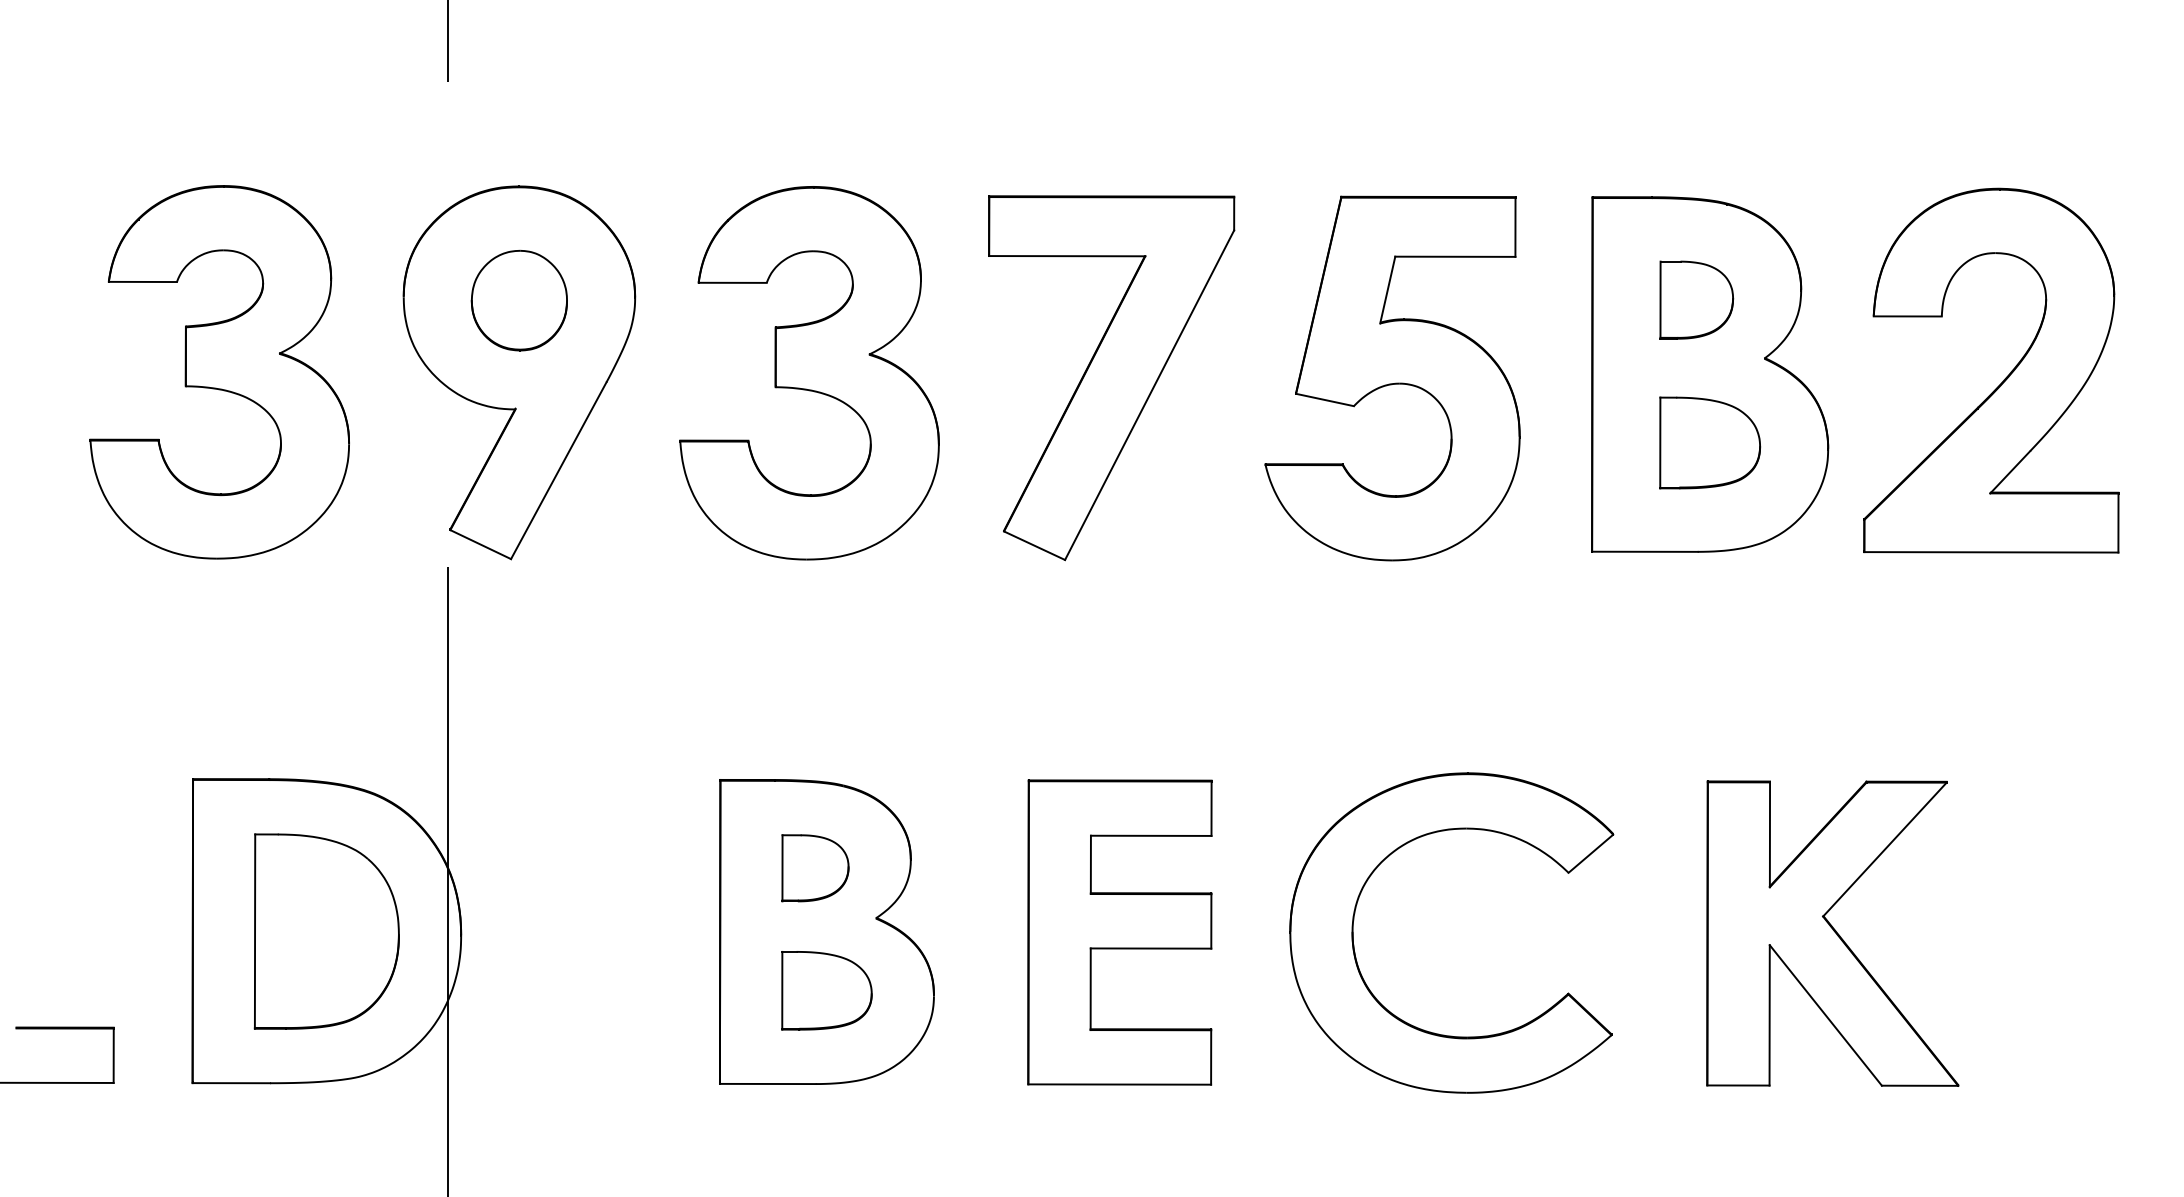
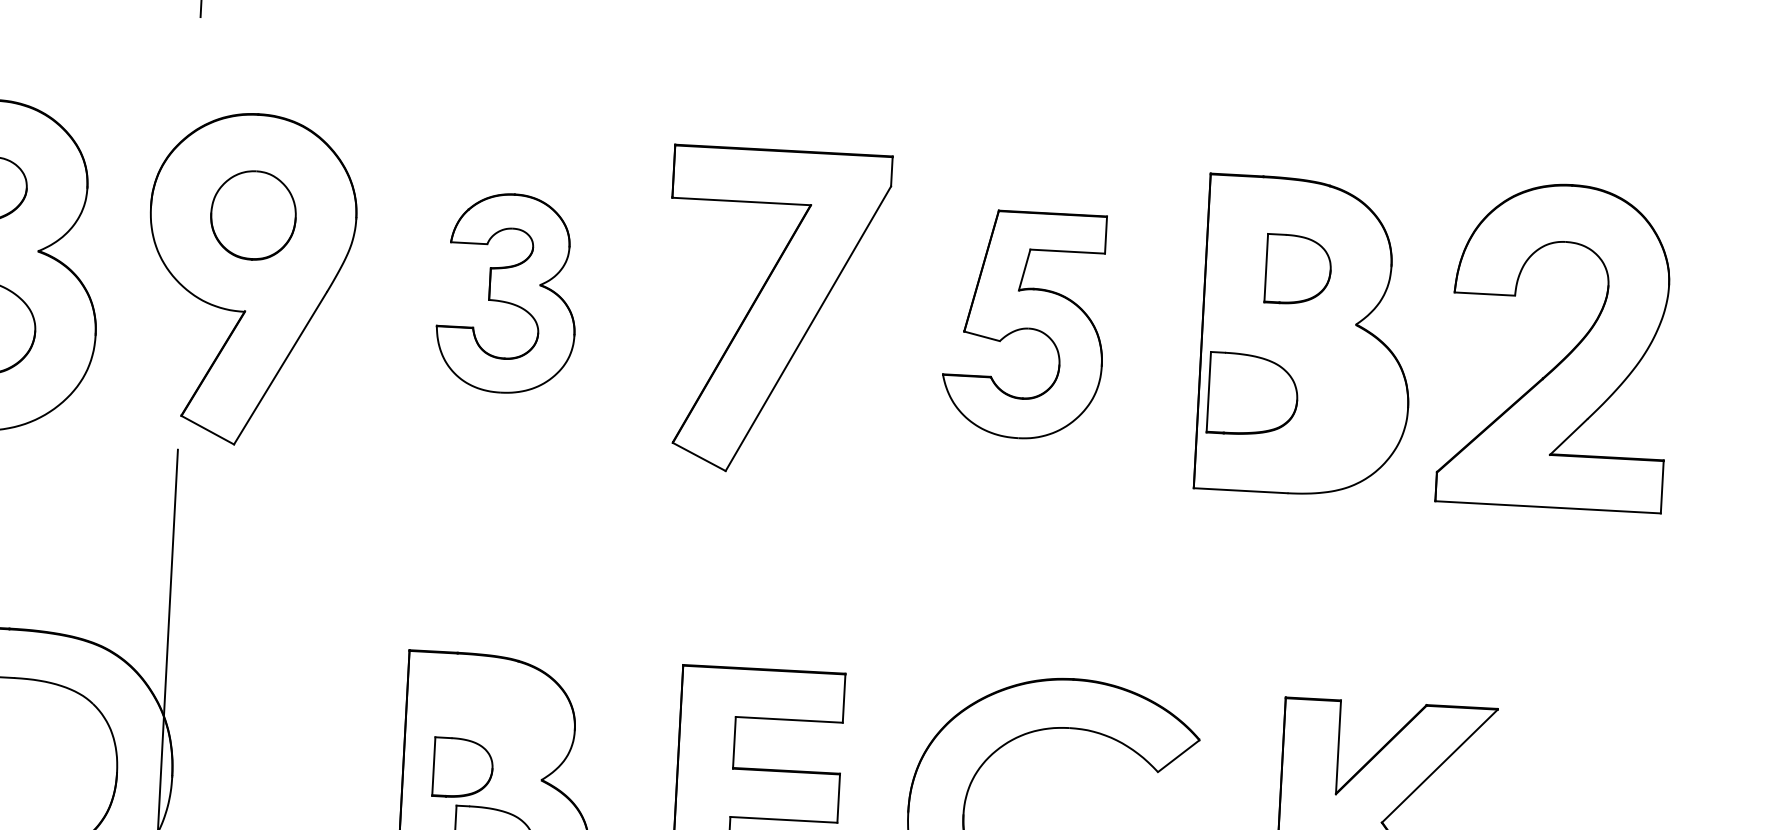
part: (809, 373) -> (507, 293), size x0.6
part: (1392, 378) -> (1024, 325), size x0.7
part: (1710, 442) -> (1253, 394), moved
part: (815, 868) -> (463, 768), moved

